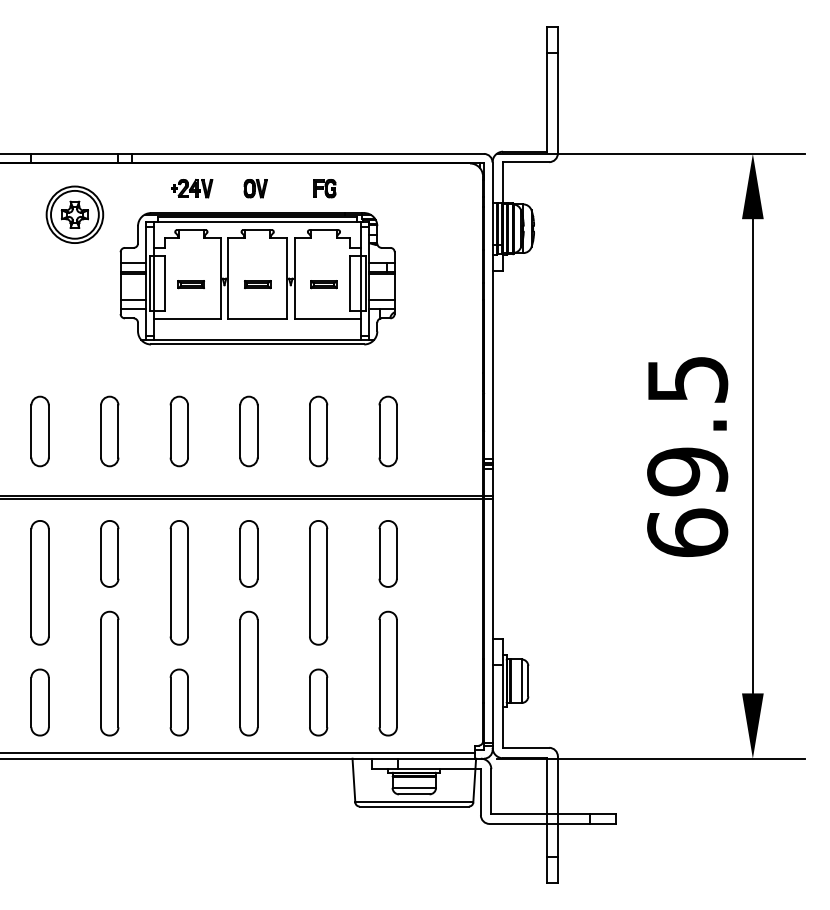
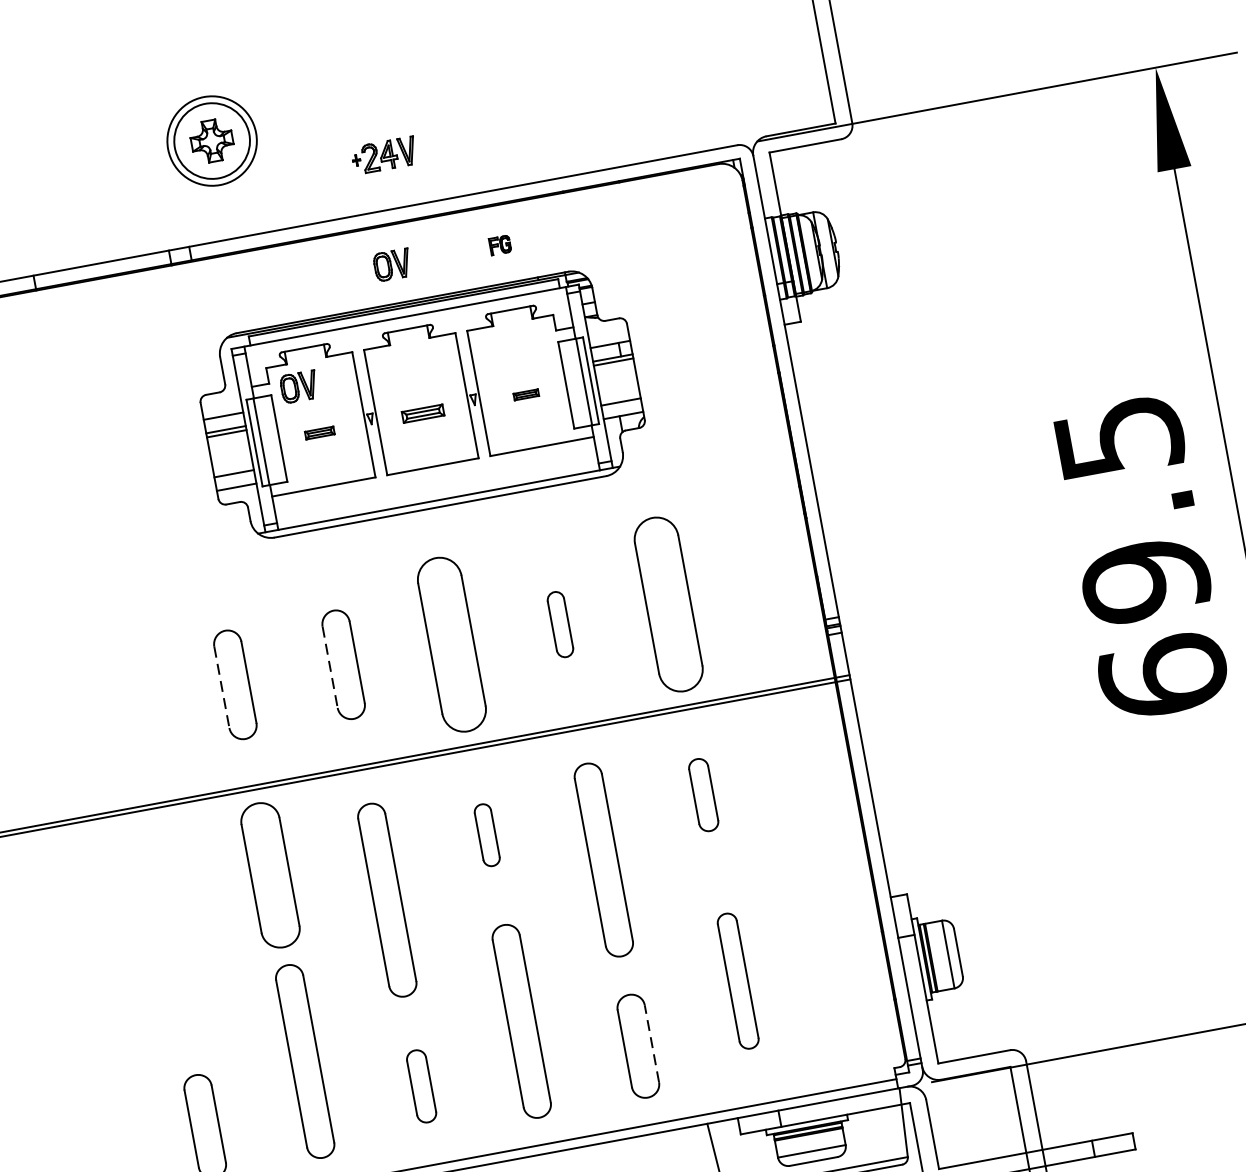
part: (192, 188) -> (384, 155), moved
part: (324, 188) -> (499, 244), size x0.6
part: (74, 214) -> (211, 140), moved
part: (183, 253) -> (298, 386), added
part: (190, 284) -> (318, 432), size x0.7
part: (323, 284) -> (525, 394), size x0.6
part: (39, 431) -> (126, 705), removed
line: (101, 431) -> (222, 687), solid -> dashed
line: (170, 431) -> (329, 667), solid -> dashed
part: (248, 431) -> (451, 644), size x1.6
part: (318, 431) -> (560, 624), size x0.6
part: (387, 431) -> (667, 604), size x1.6
part: (109, 553) -> (270, 874), size x1.4
part: (248, 553) -> (486, 834), size x0.6
part: (387, 553) -> (702, 794), size x0.7
part: (39, 582) -> (169, 939), removed
part: (387, 673) -> (737, 981), size x0.7
part: (178, 702) -> (420, 1086), size x0.7
line: (327, 702) -> (652, 1043), solid -> dashed

